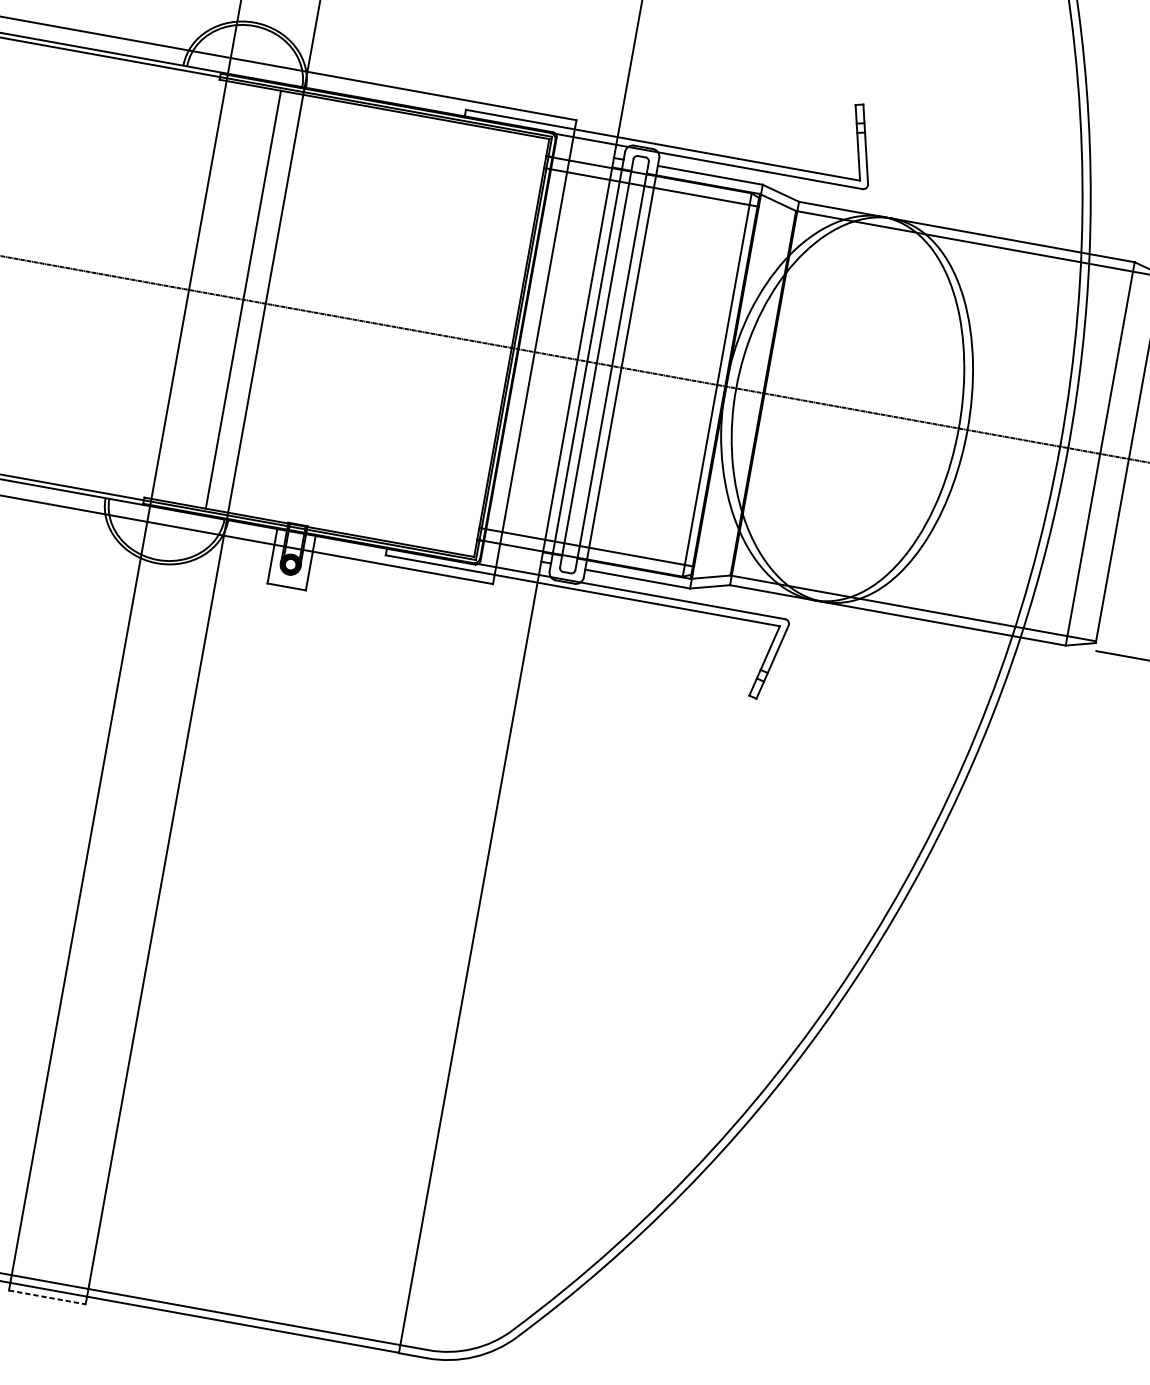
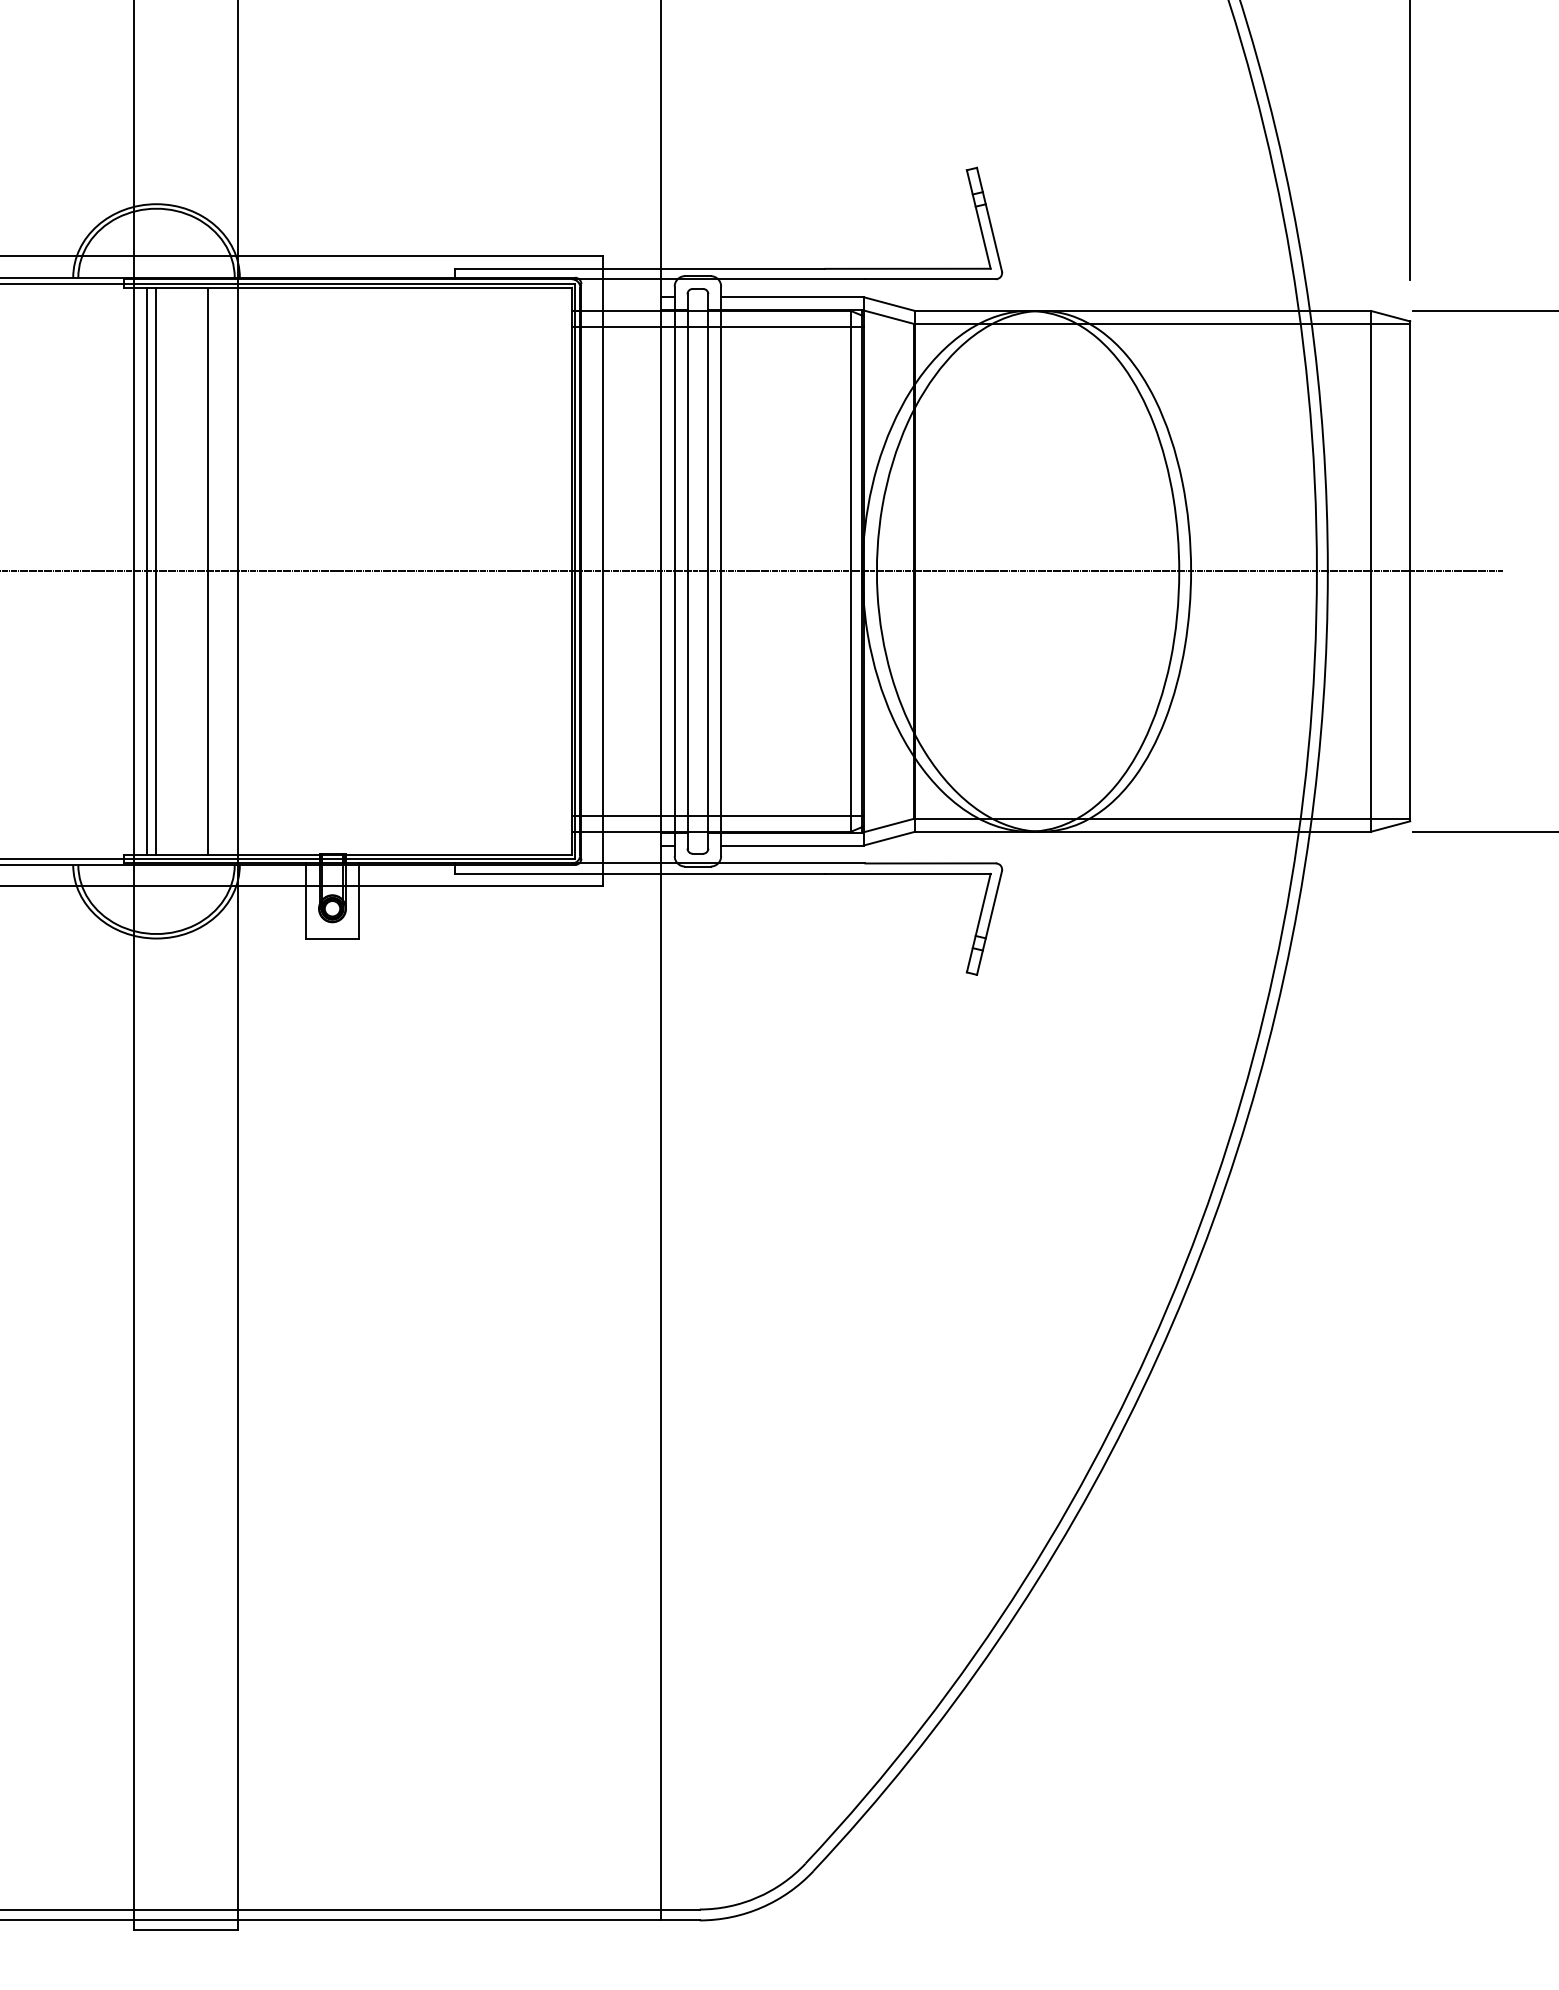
line: (199, 291) -> (147, 571), added
line: (205, 292) -> (155, 571), added
line: (47, 1297) -> (186, 1930), dashed -> solid

